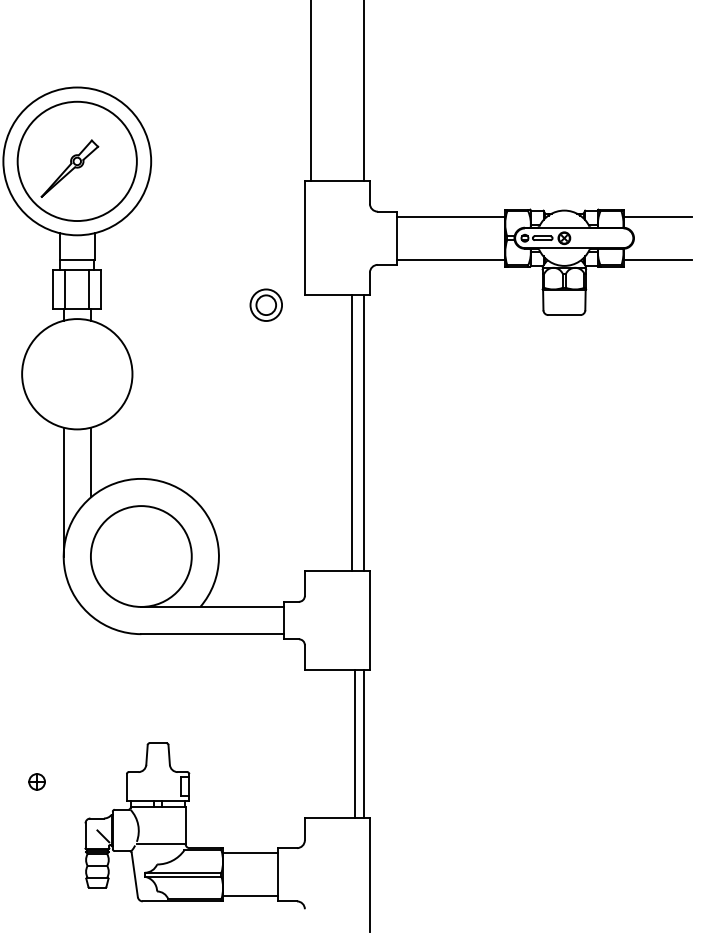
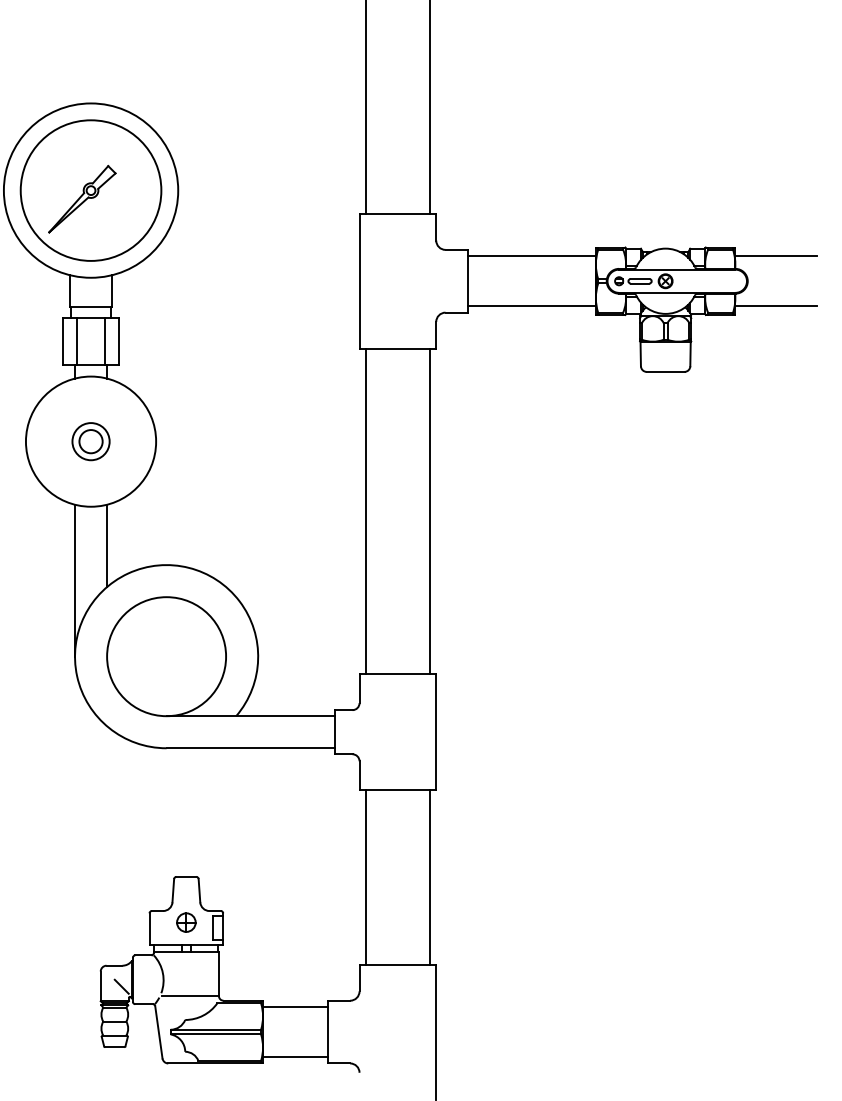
part: (265, 304) -> (90, 440), moved
line: (351, 433) -> (366, 511), moved
line: (354, 743) -> (366, 877), moved
part: (36, 781) -> (185, 922), moved

